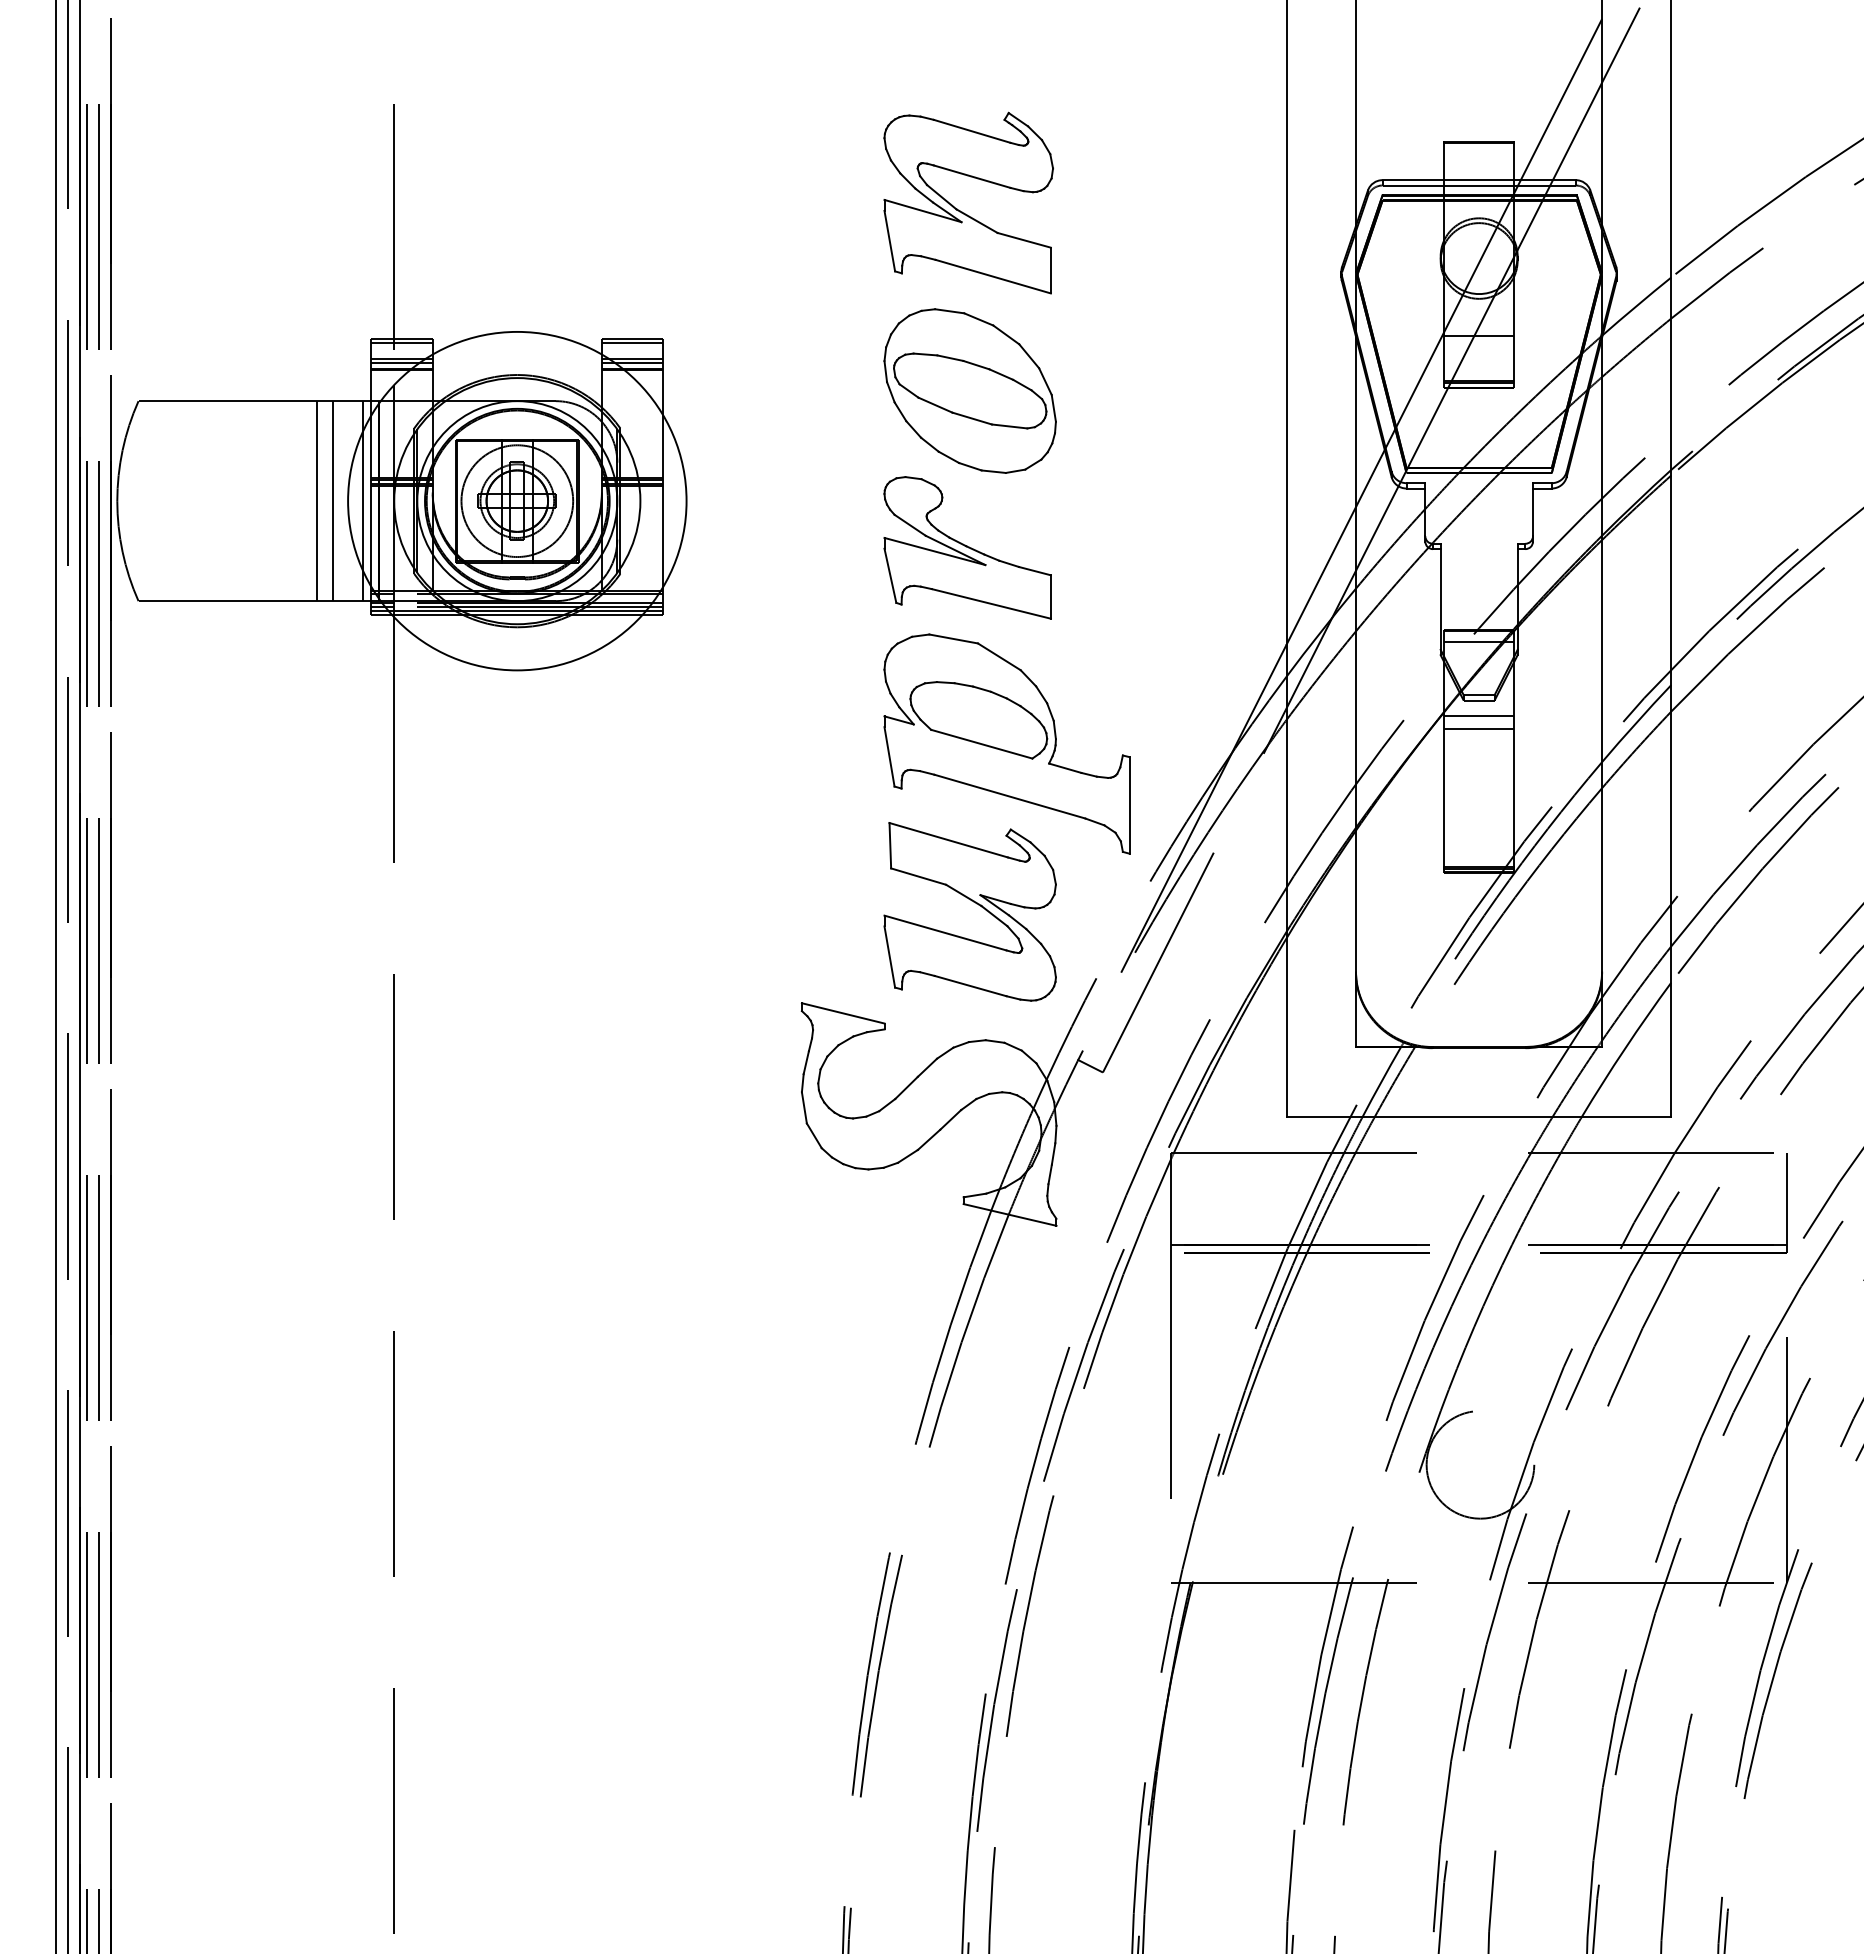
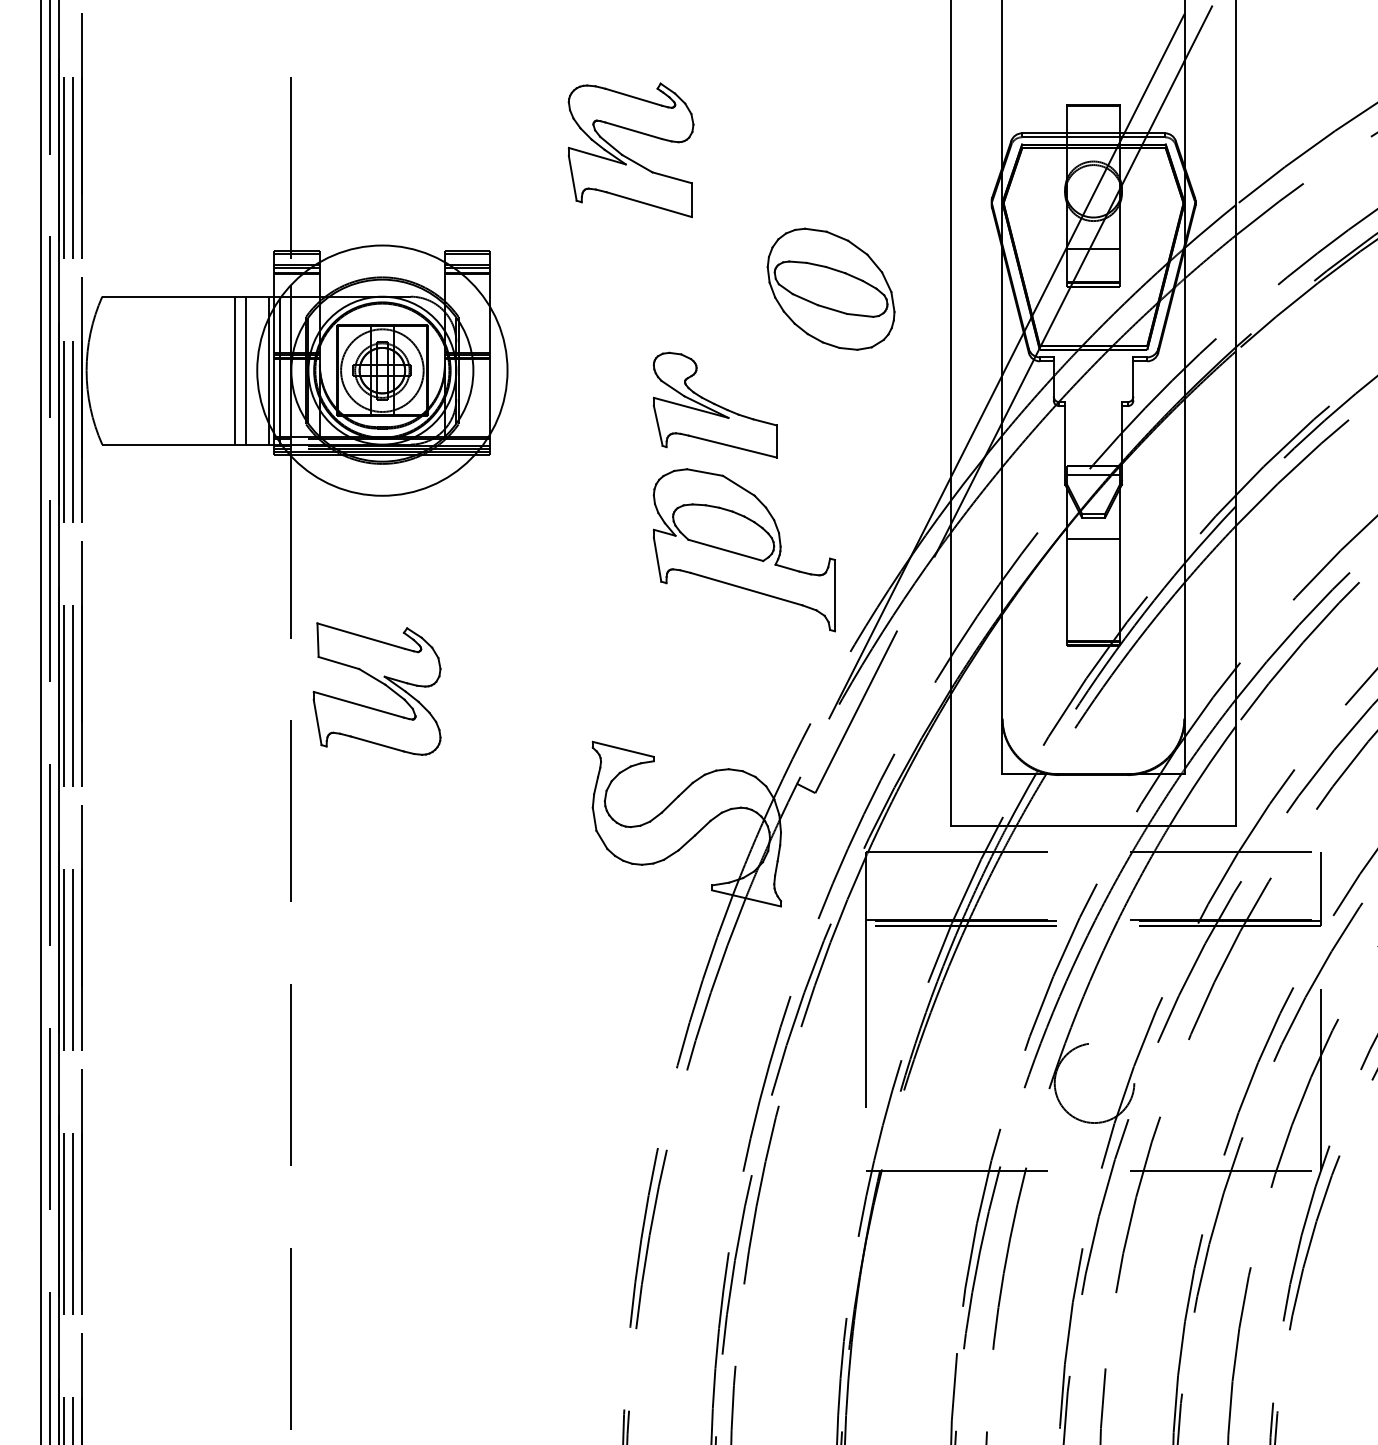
part: (964, 212) -> (627, 157), moved
part: (969, 390) -> (830, 288), moved
line: (1478, 716) -> (1093, 529), removed
part: (973, 902) -> (379, 682), moved

